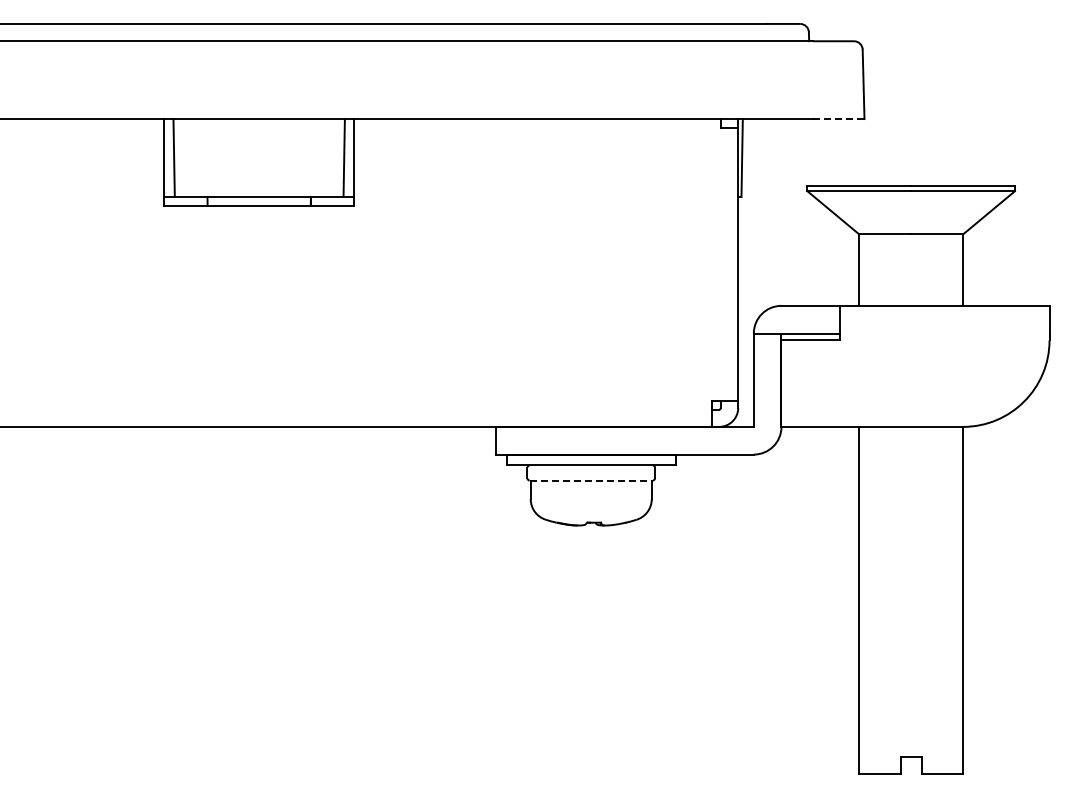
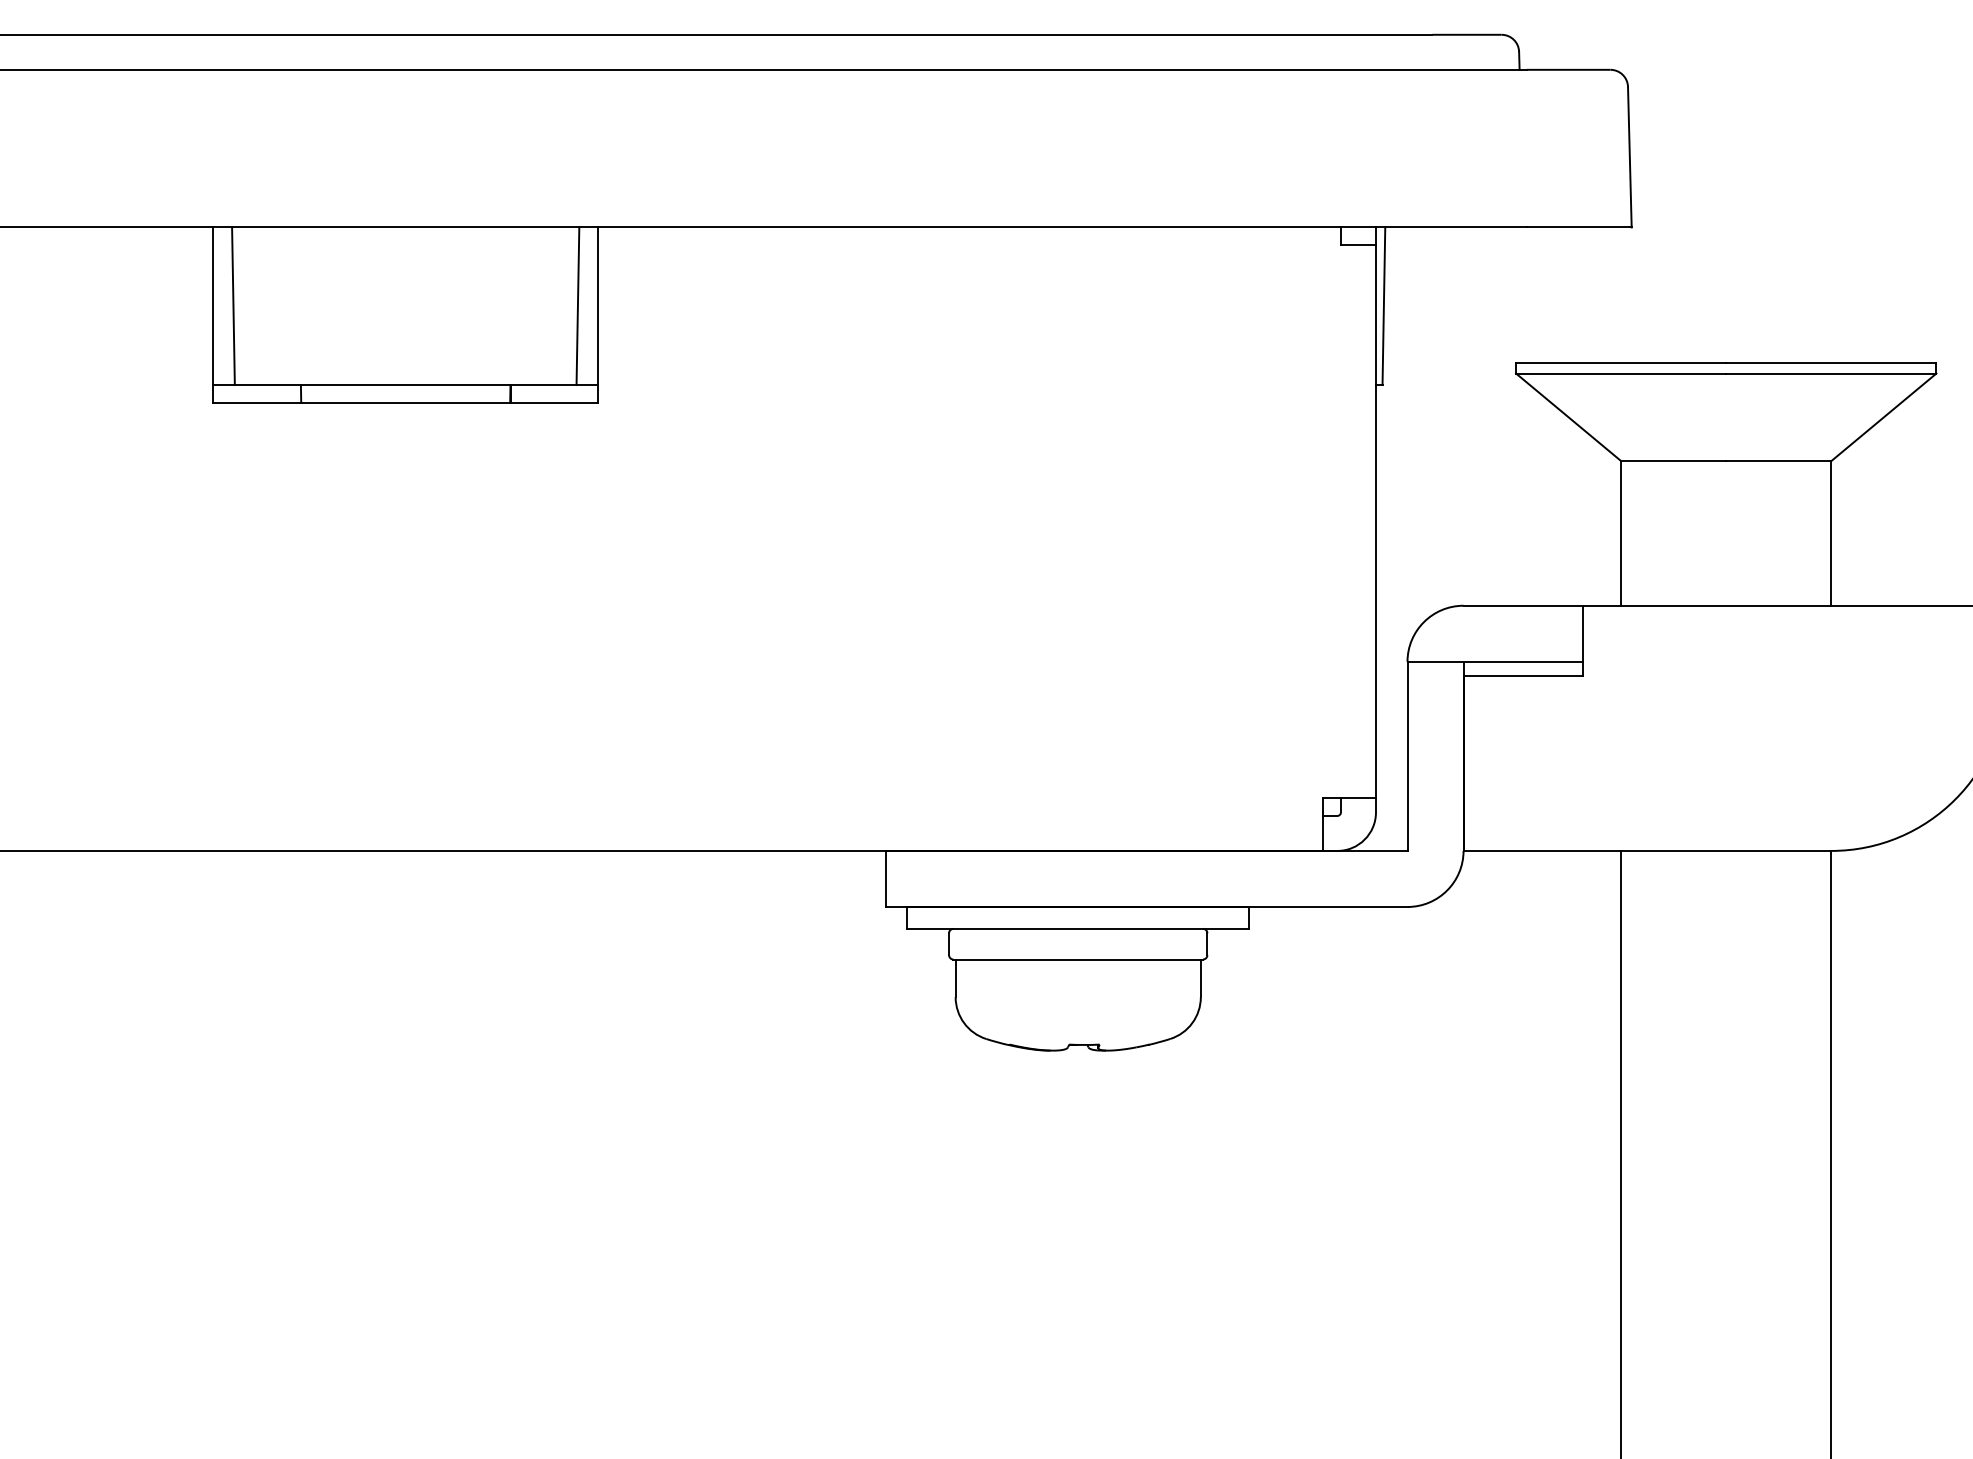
line: (838, 119) -> (1579, 228), dashed -> solid
line: (591, 480) -> (1078, 959), dashed -> solid

